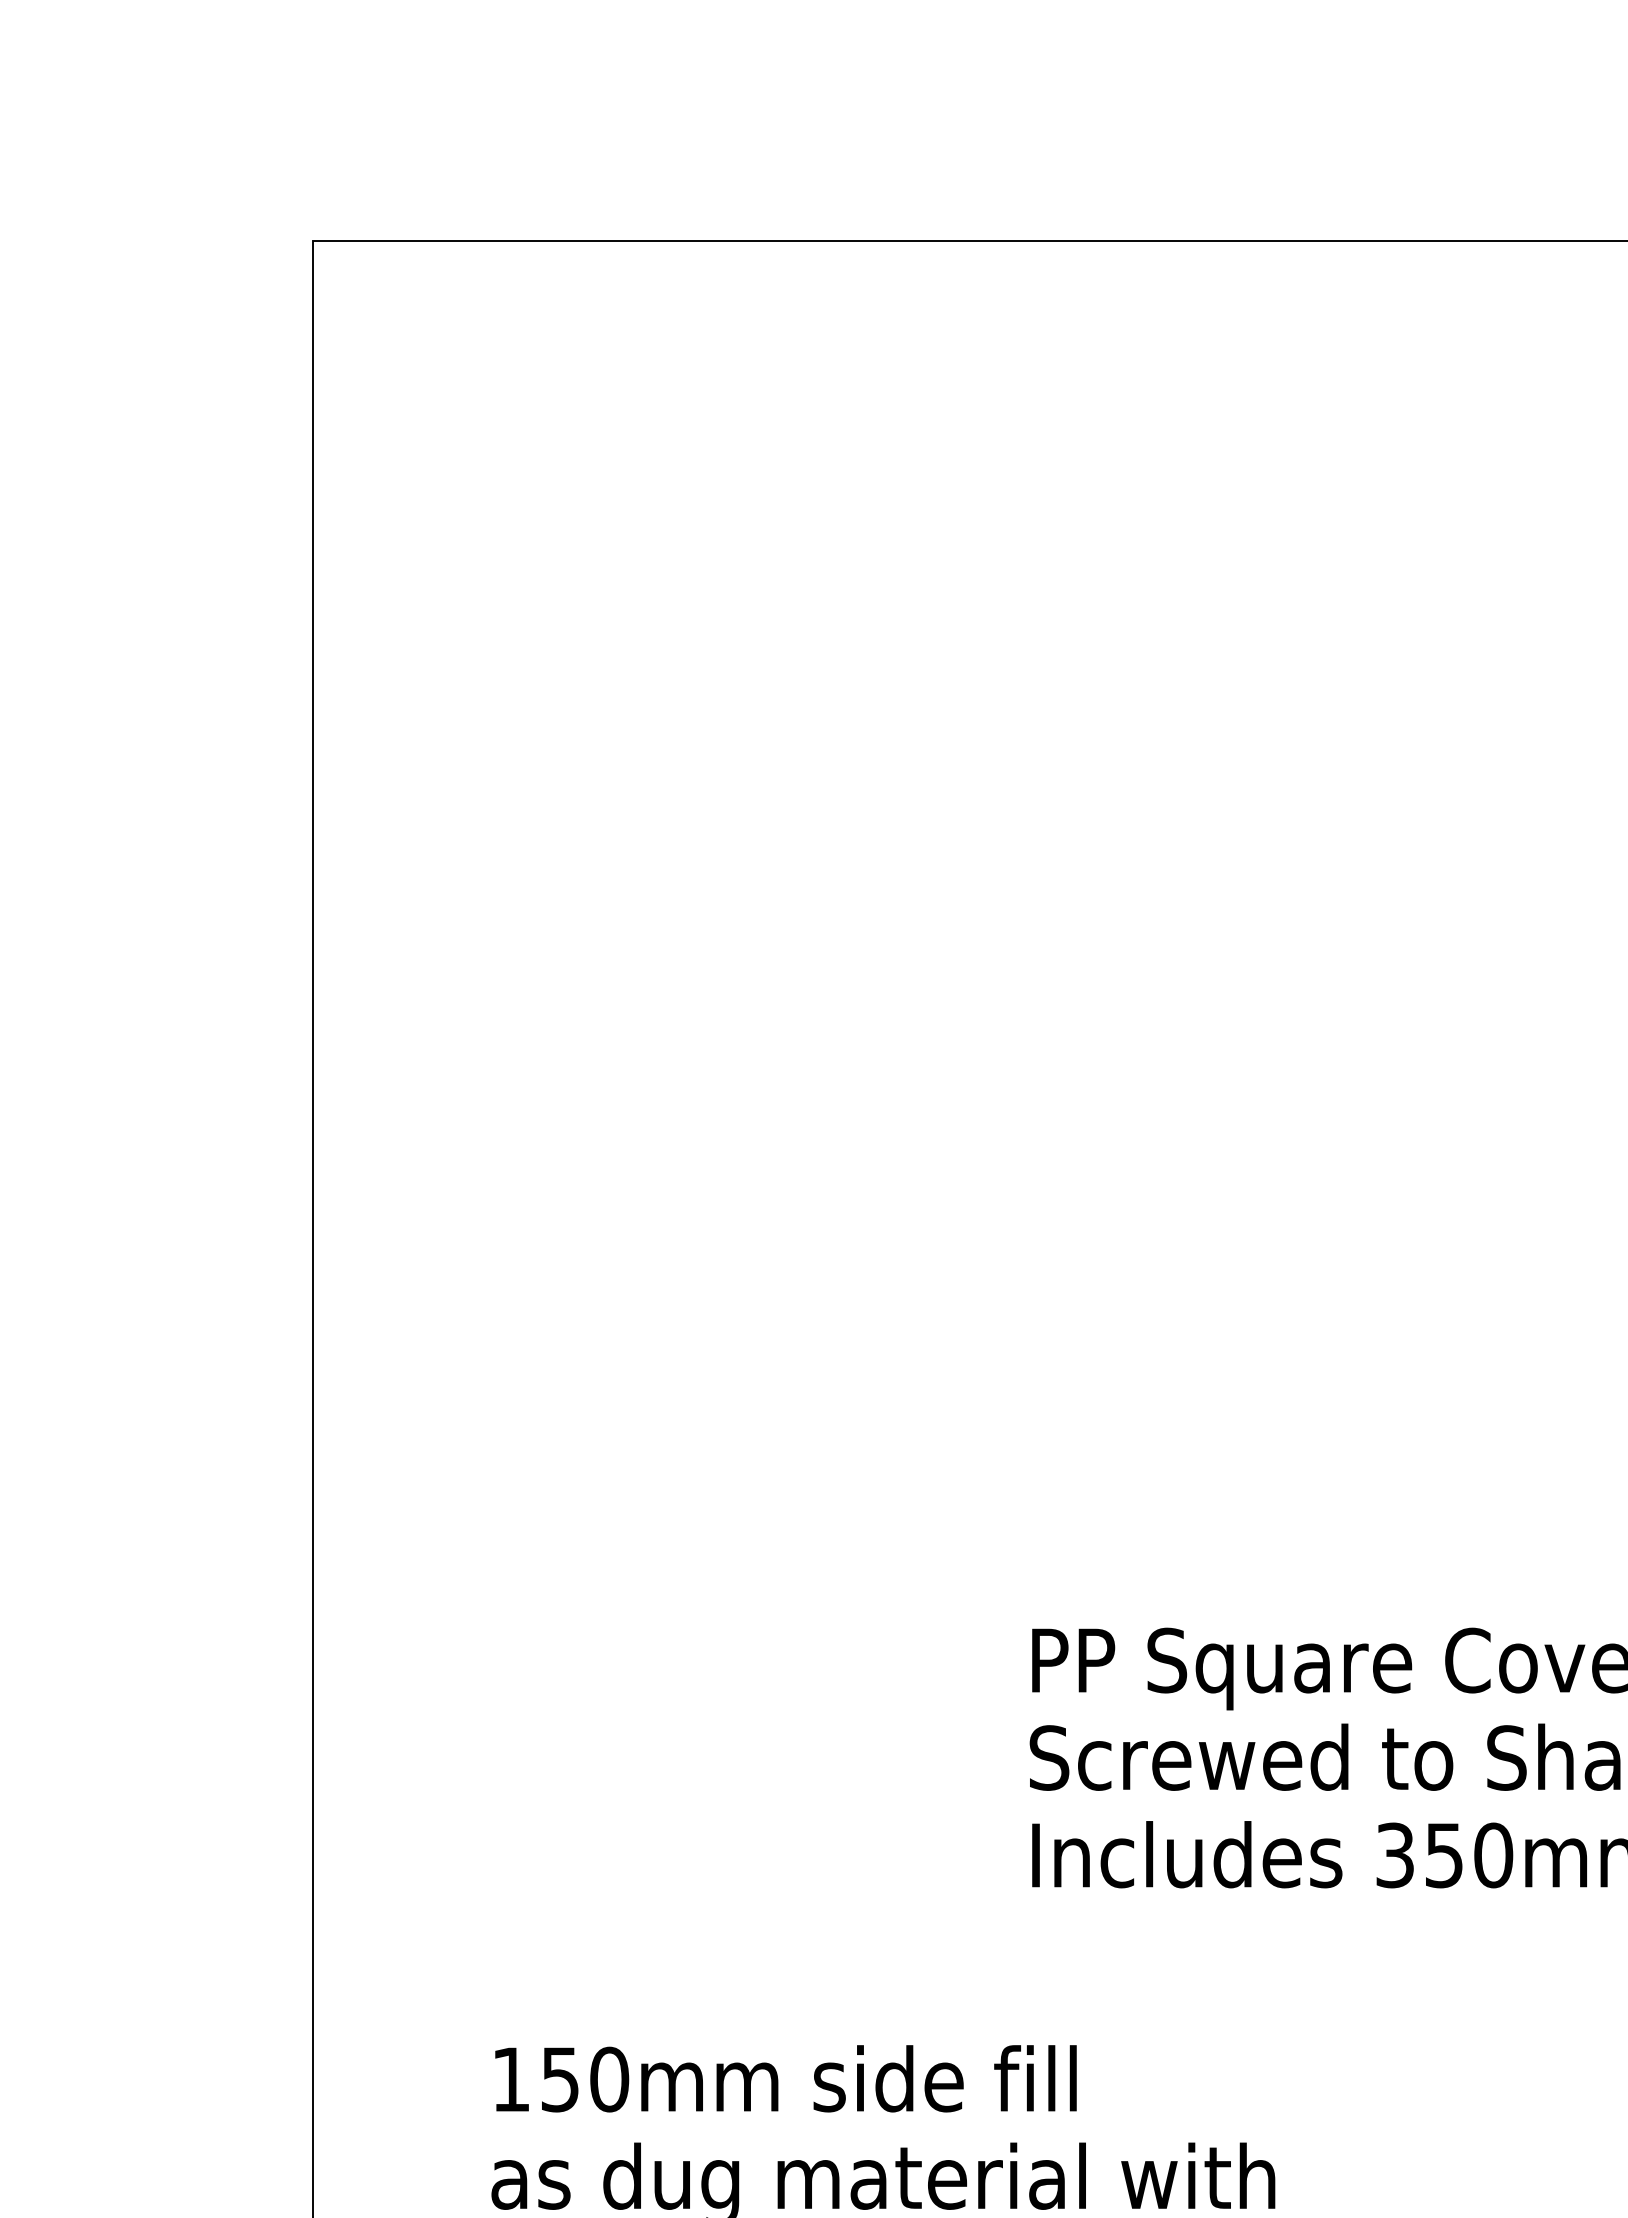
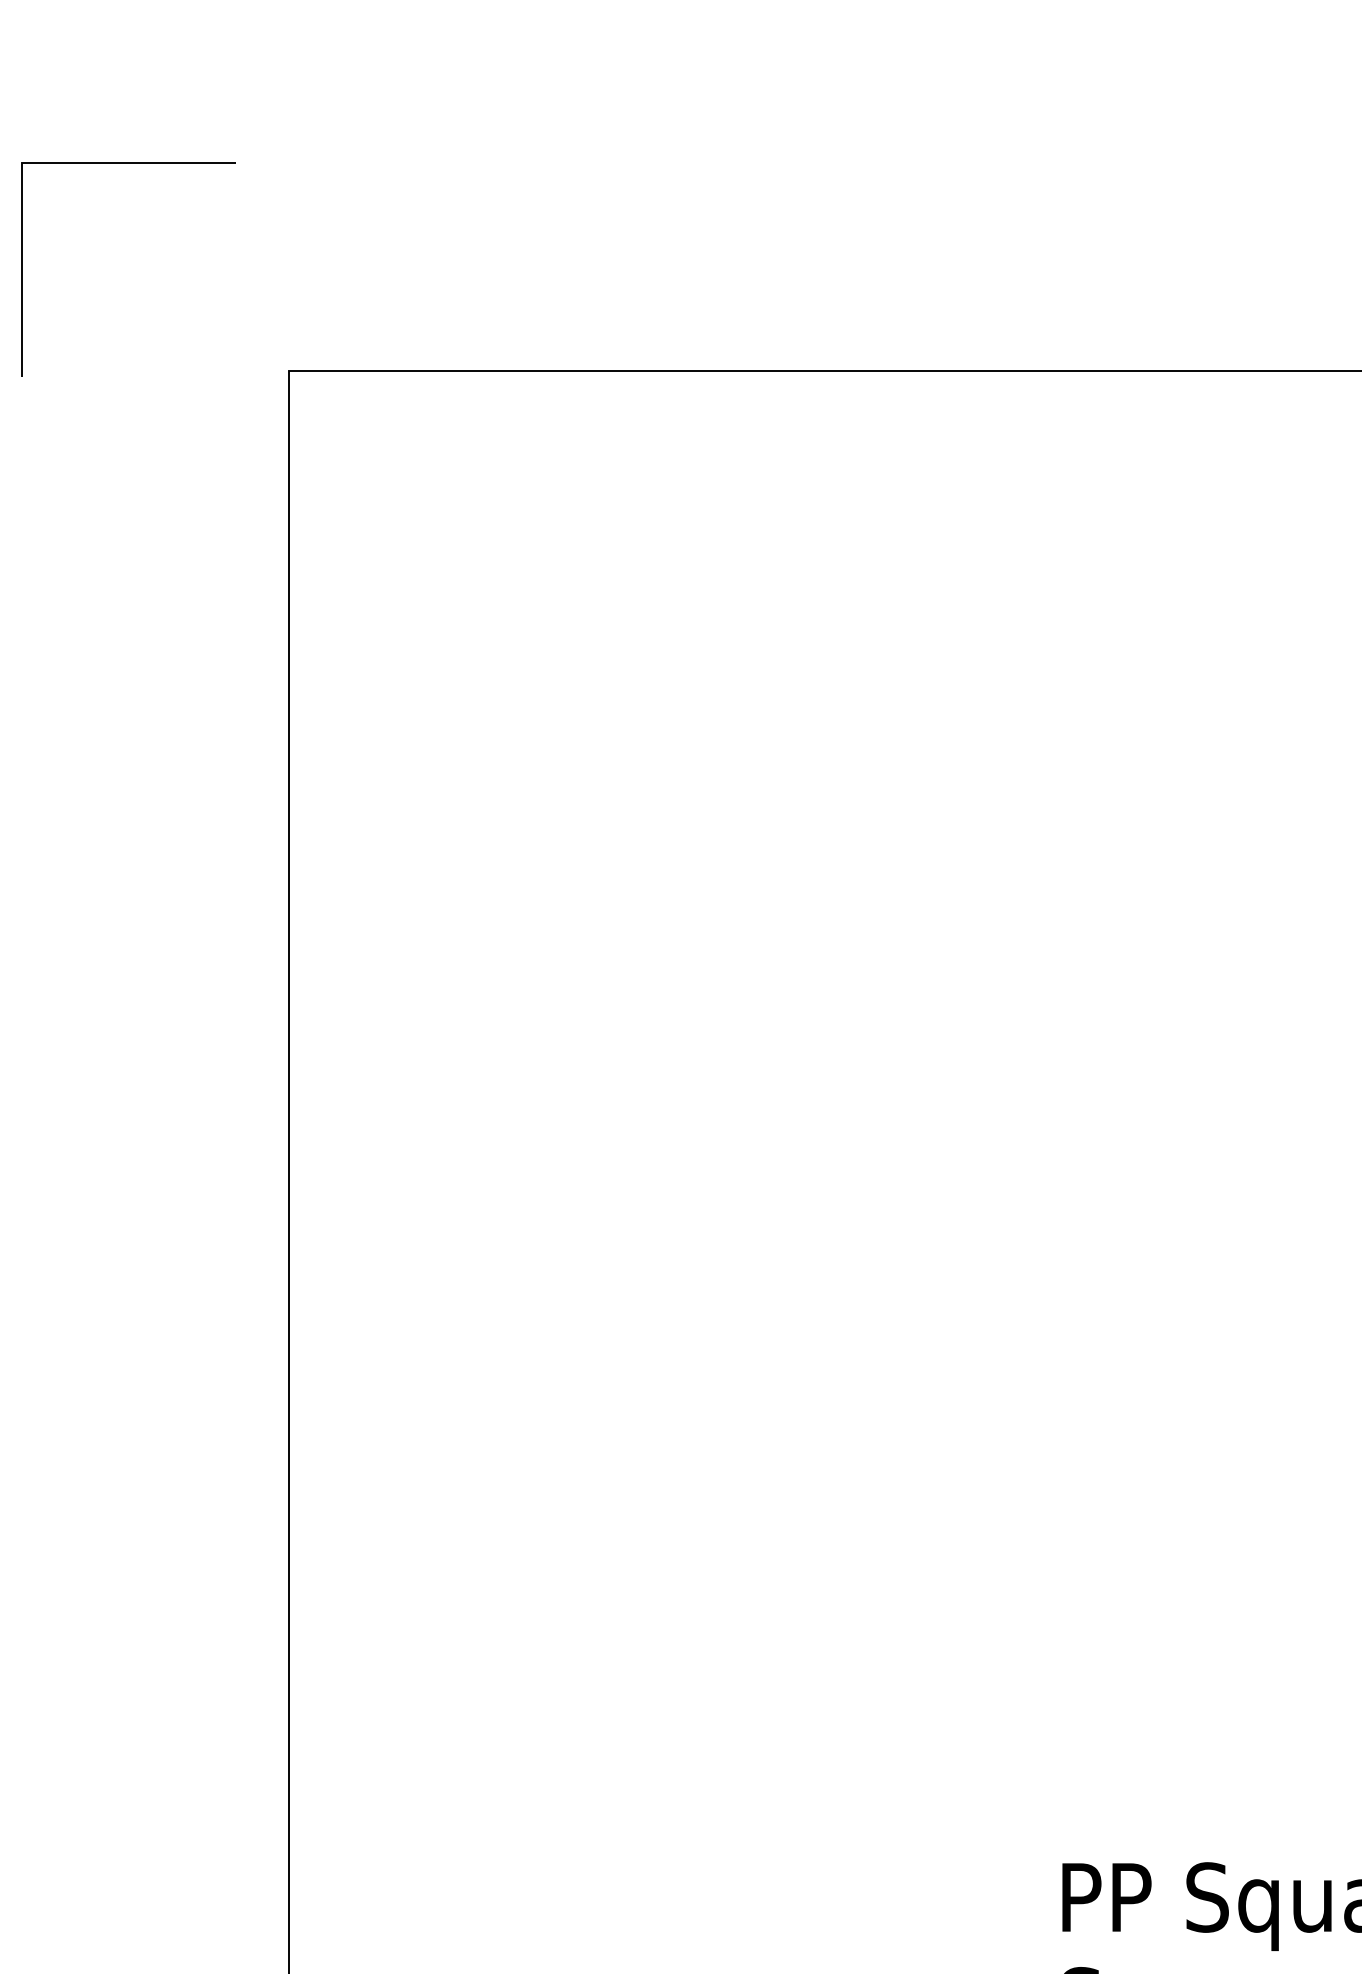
line: (163, 47) -> (128, 163), added

